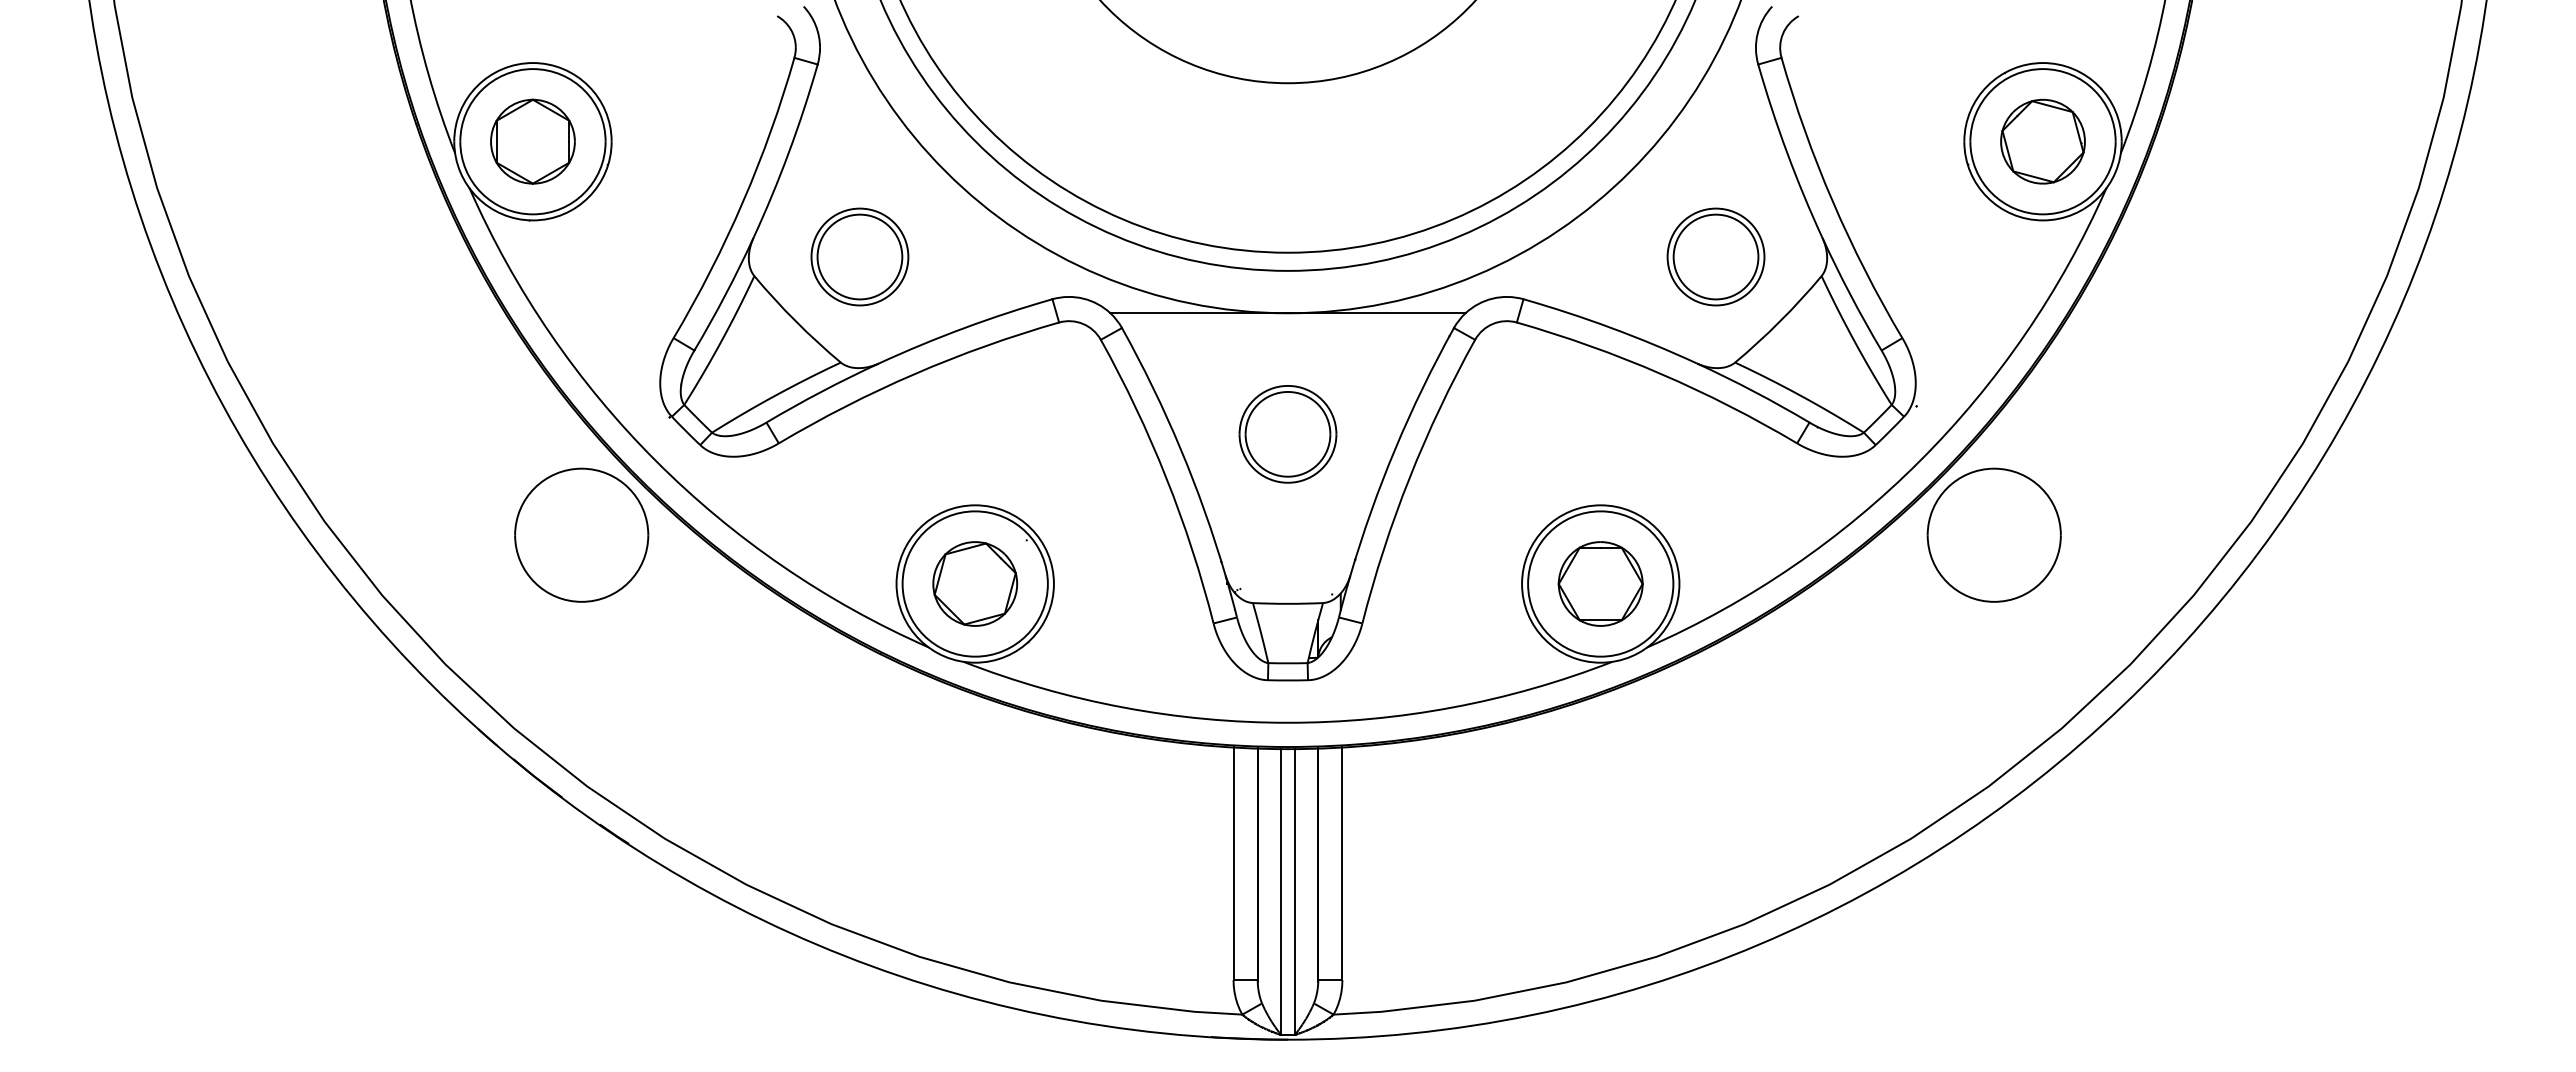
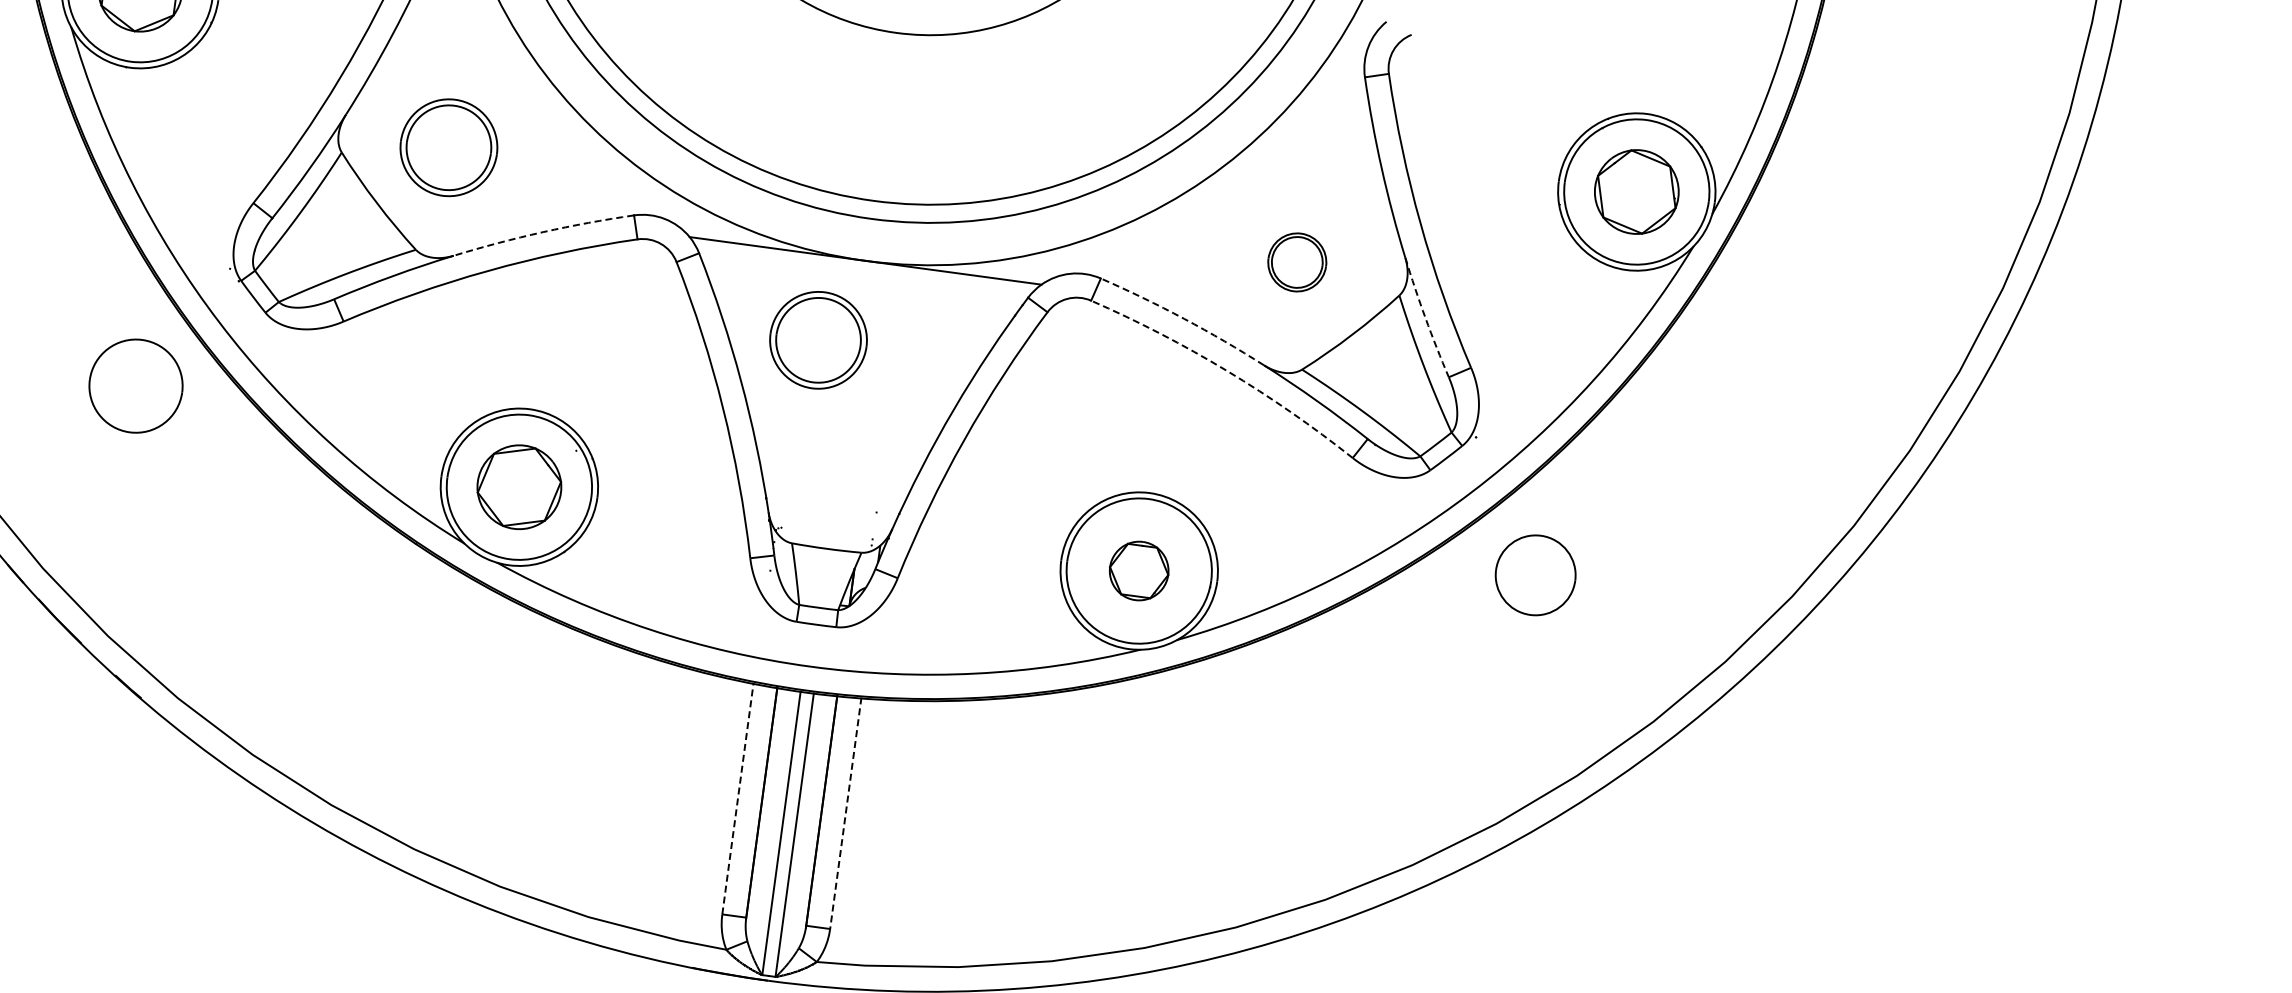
part: (1715, 256) -> (1296, 261), size x0.6
arc: (1850, 294) -> (1425, 317), solid -> dashed
arc: (964, 328) -> (542, 232), solid -> dashed
arc: (1611, 328) -> (1184, 319), solid -> dashed
arc: (1660, 373) -> (1226, 370), solid -> dashed
part: (1287, 434) -> (818, 340), moved
part: (581, 534) -> (135, 385), size x0.7
part: (1993, 534) -> (1535, 574), size x0.6
part: (1600, 583) -> (1139, 570), size x0.7
line: (1233, 863) -> (737, 798), solid -> dashed
line: (1342, 863) -> (845, 813), solid -> dashed

